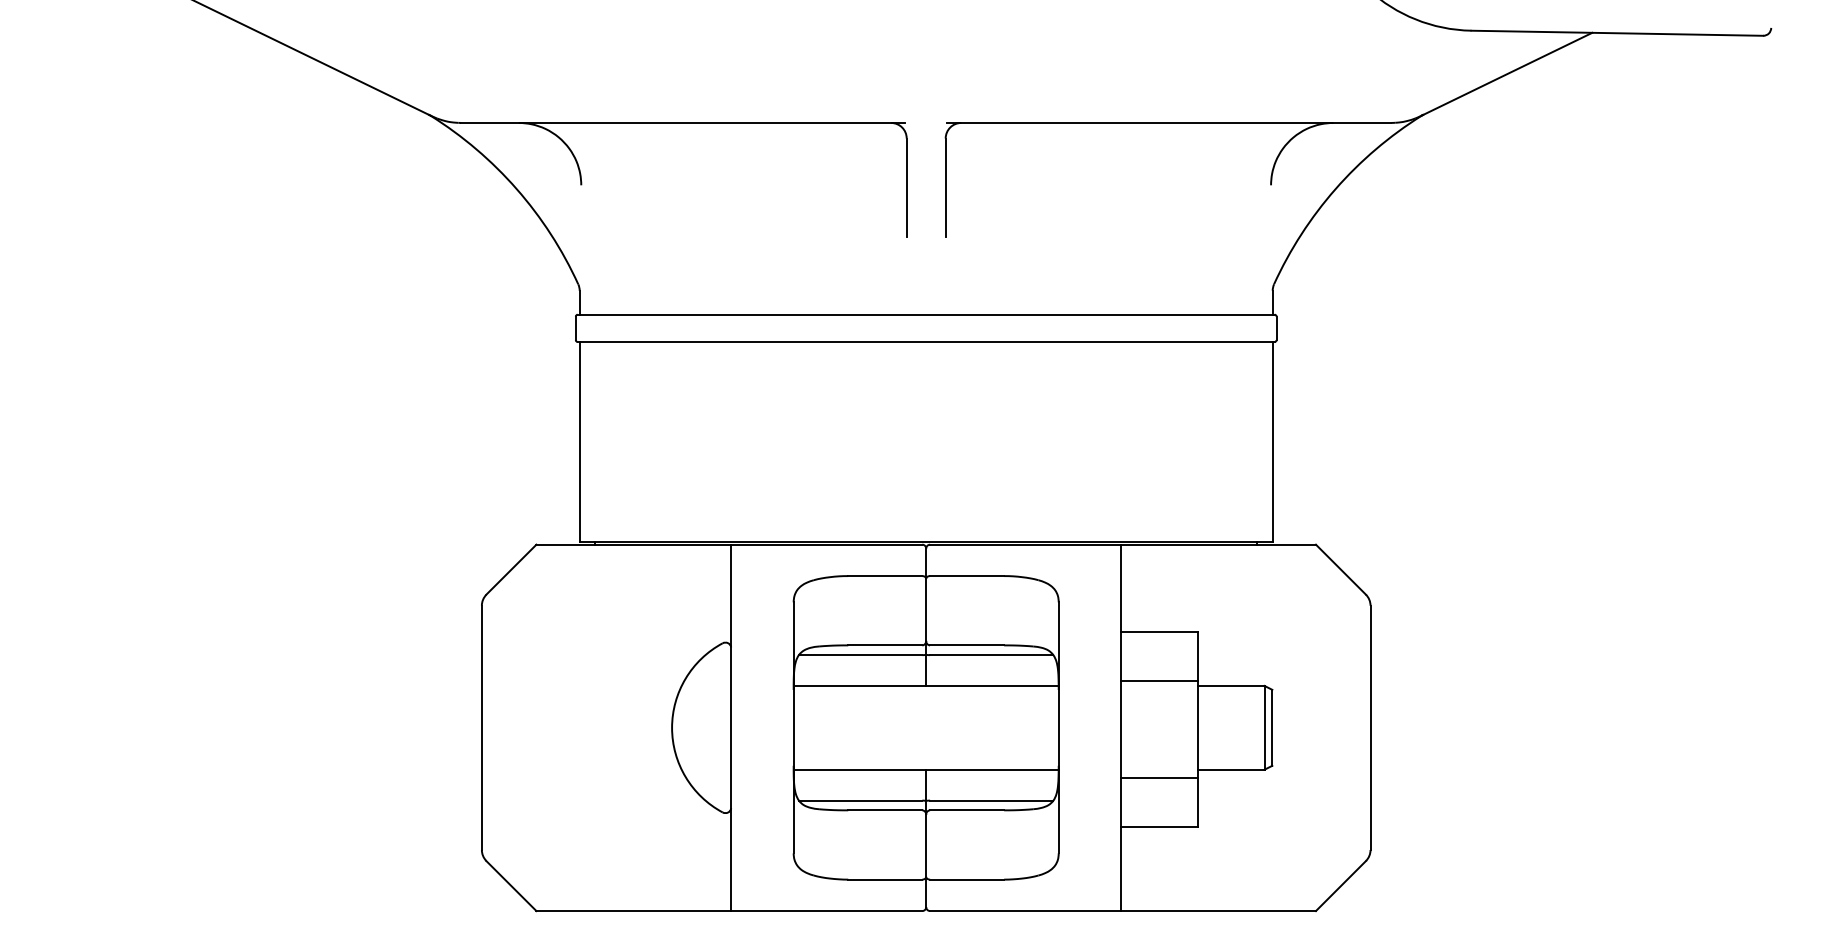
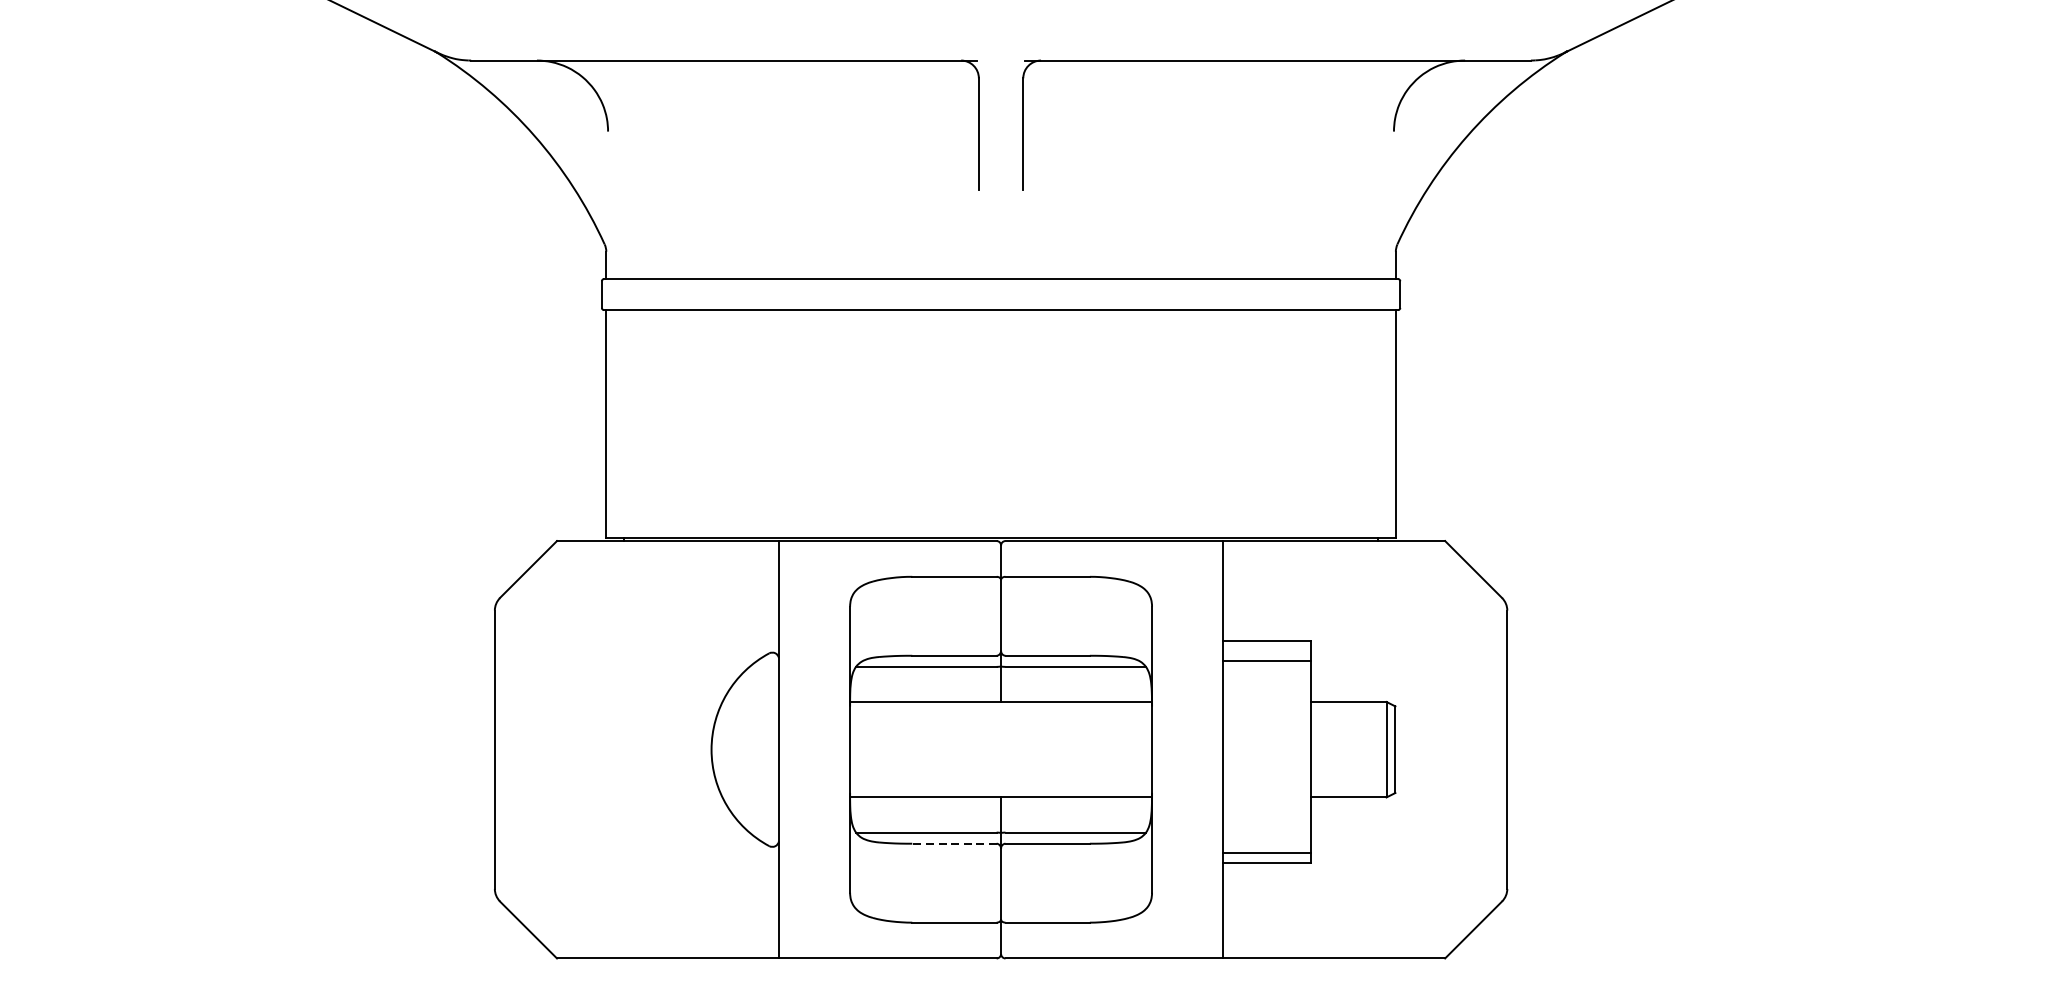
line: (1159, 680) -> (1266, 660), moved
line: (1159, 778) -> (1266, 853), moved
line: (884, 810) -> (953, 843), solid -> dashed

